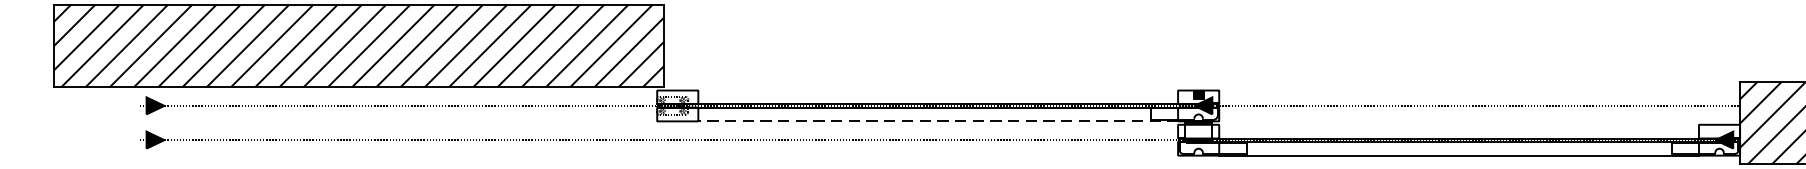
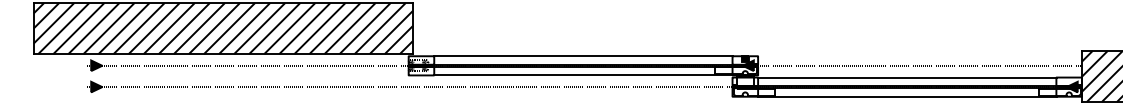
line: (936, 90) -> (582, 56), added
line: (936, 121) -> (582, 75), dashed -> solid
line: (1457, 124) -> (906, 77), added

